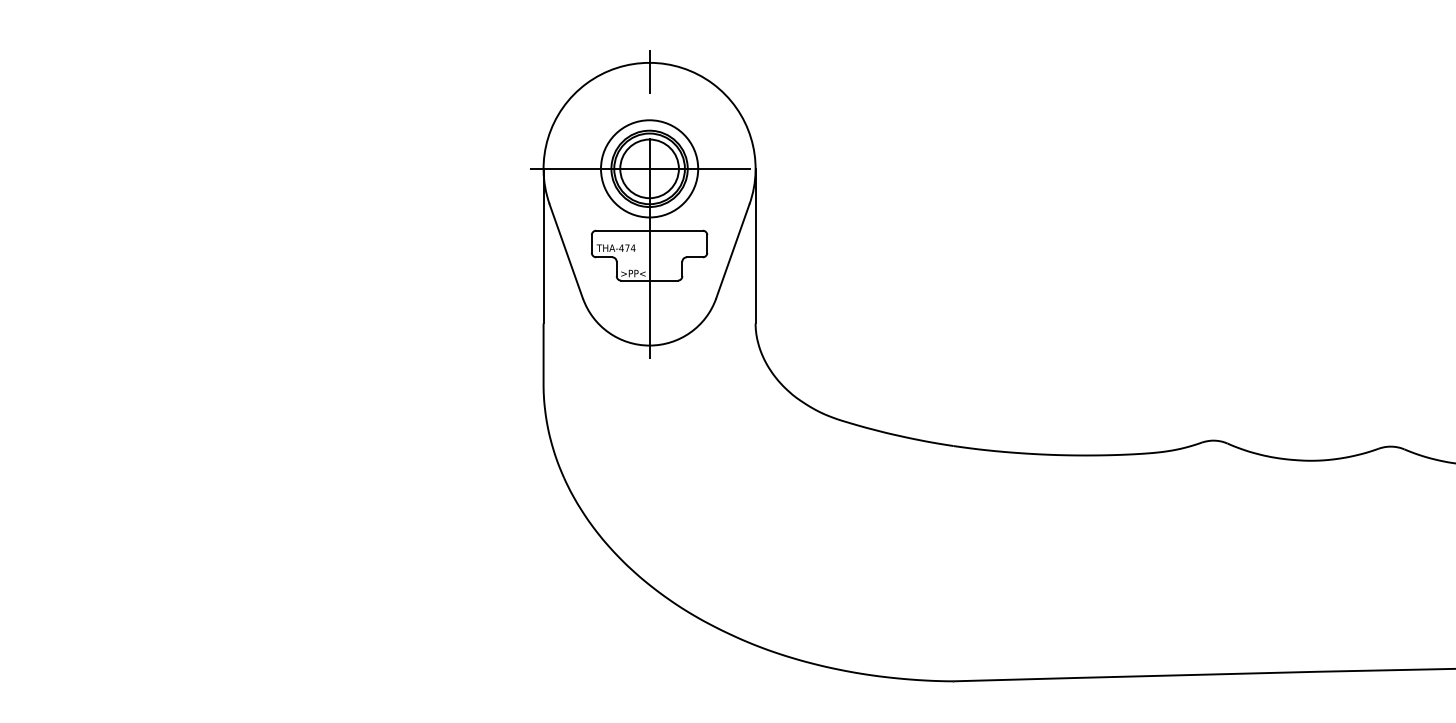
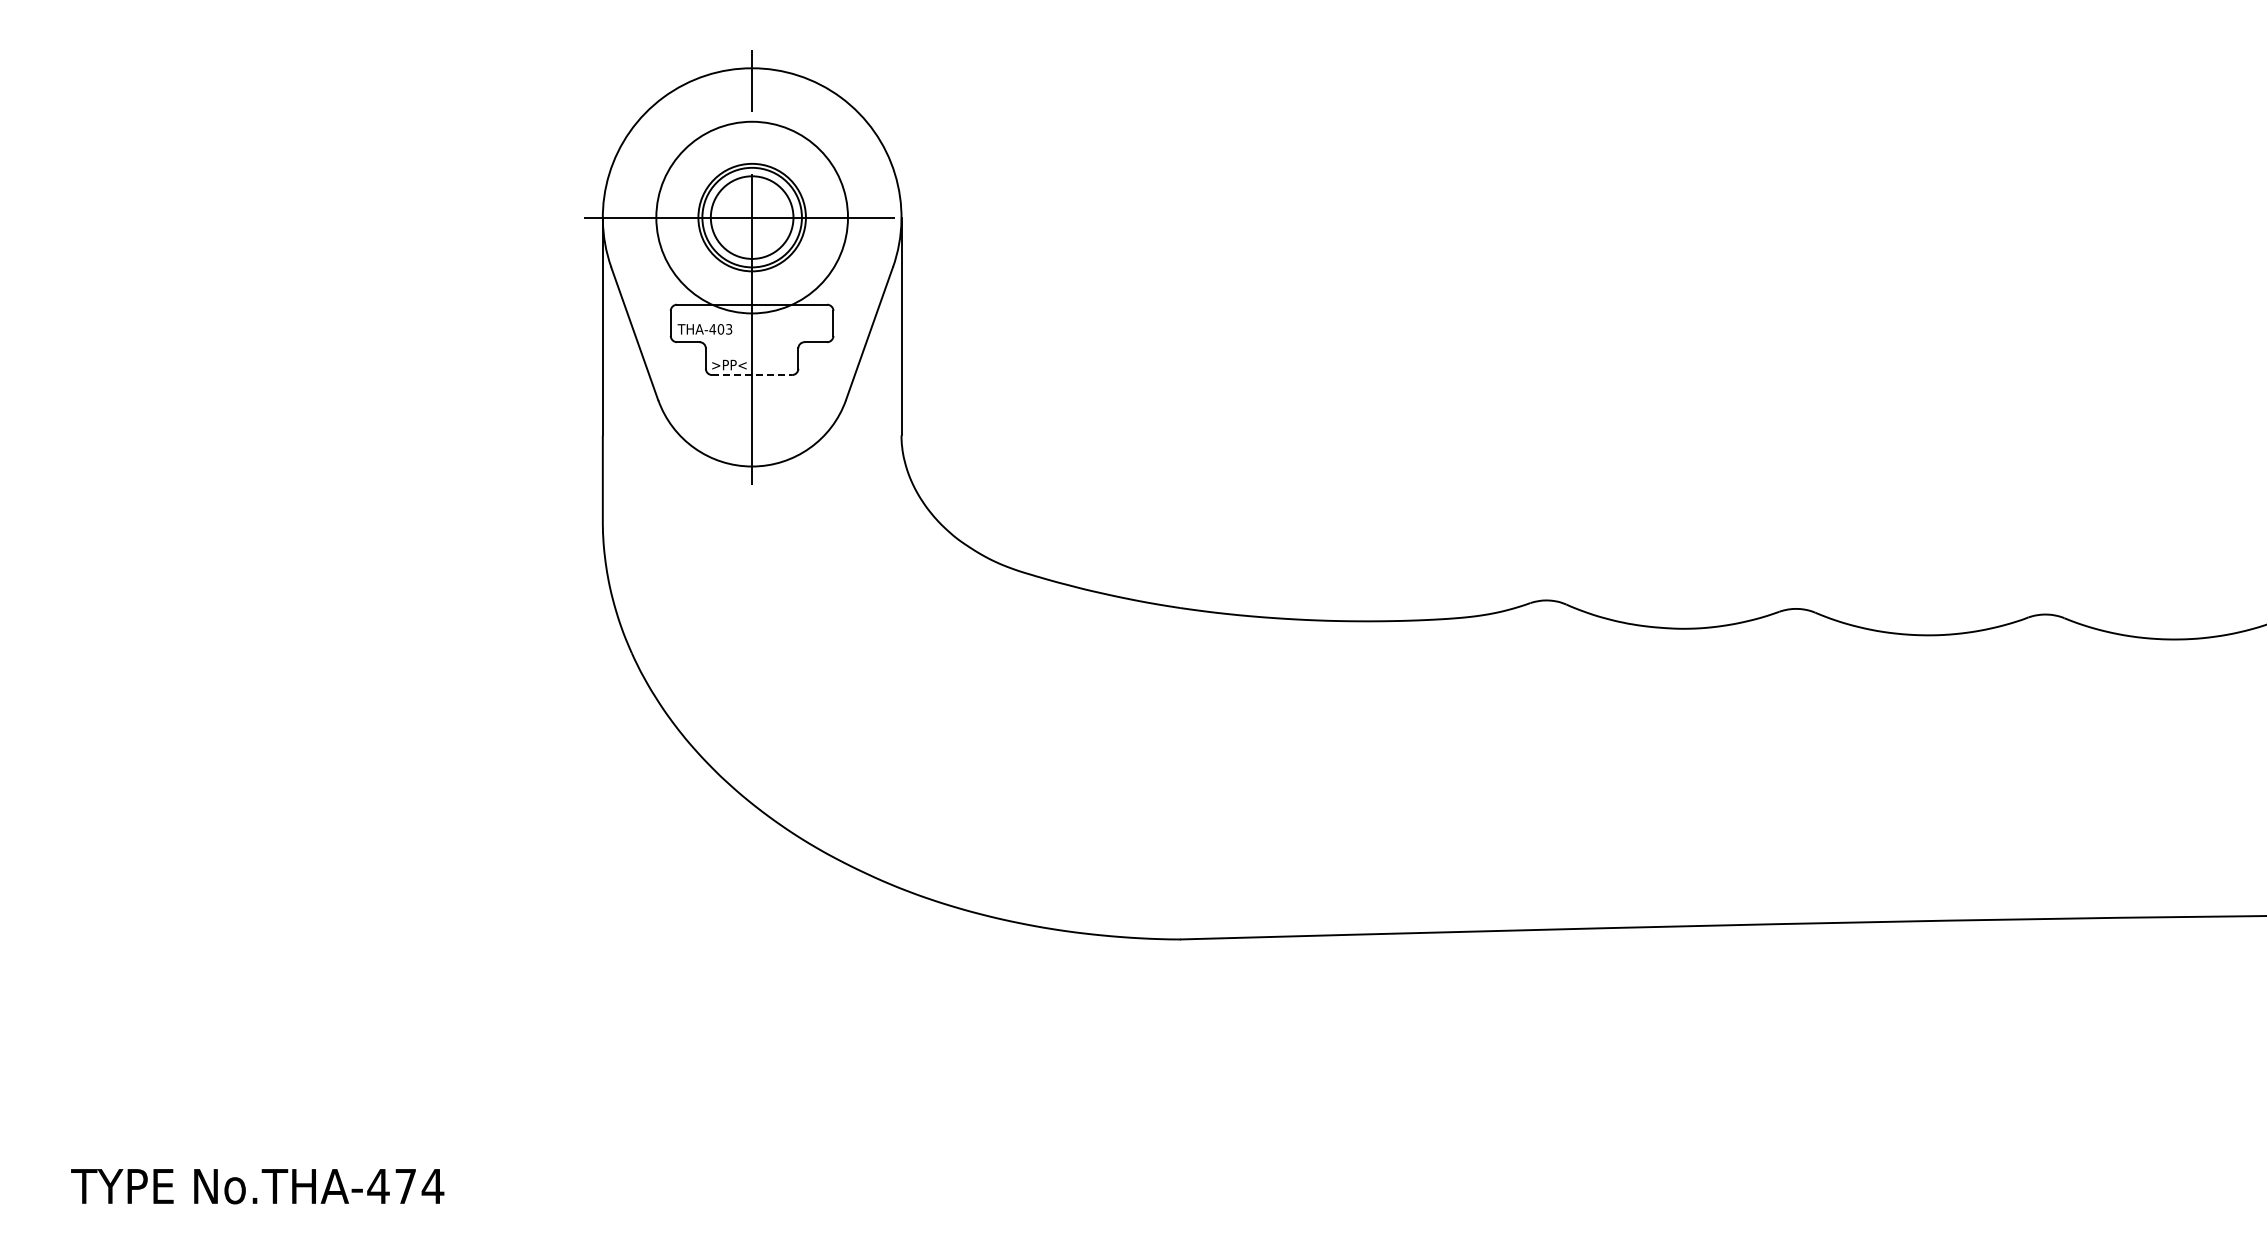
circle: (649, 168) -> (751, 217), size x1.4
text: (629, 248) -> (724, 329), THA-474 -> THA-403
line: (649, 280) -> (752, 375), solid -> dashed

